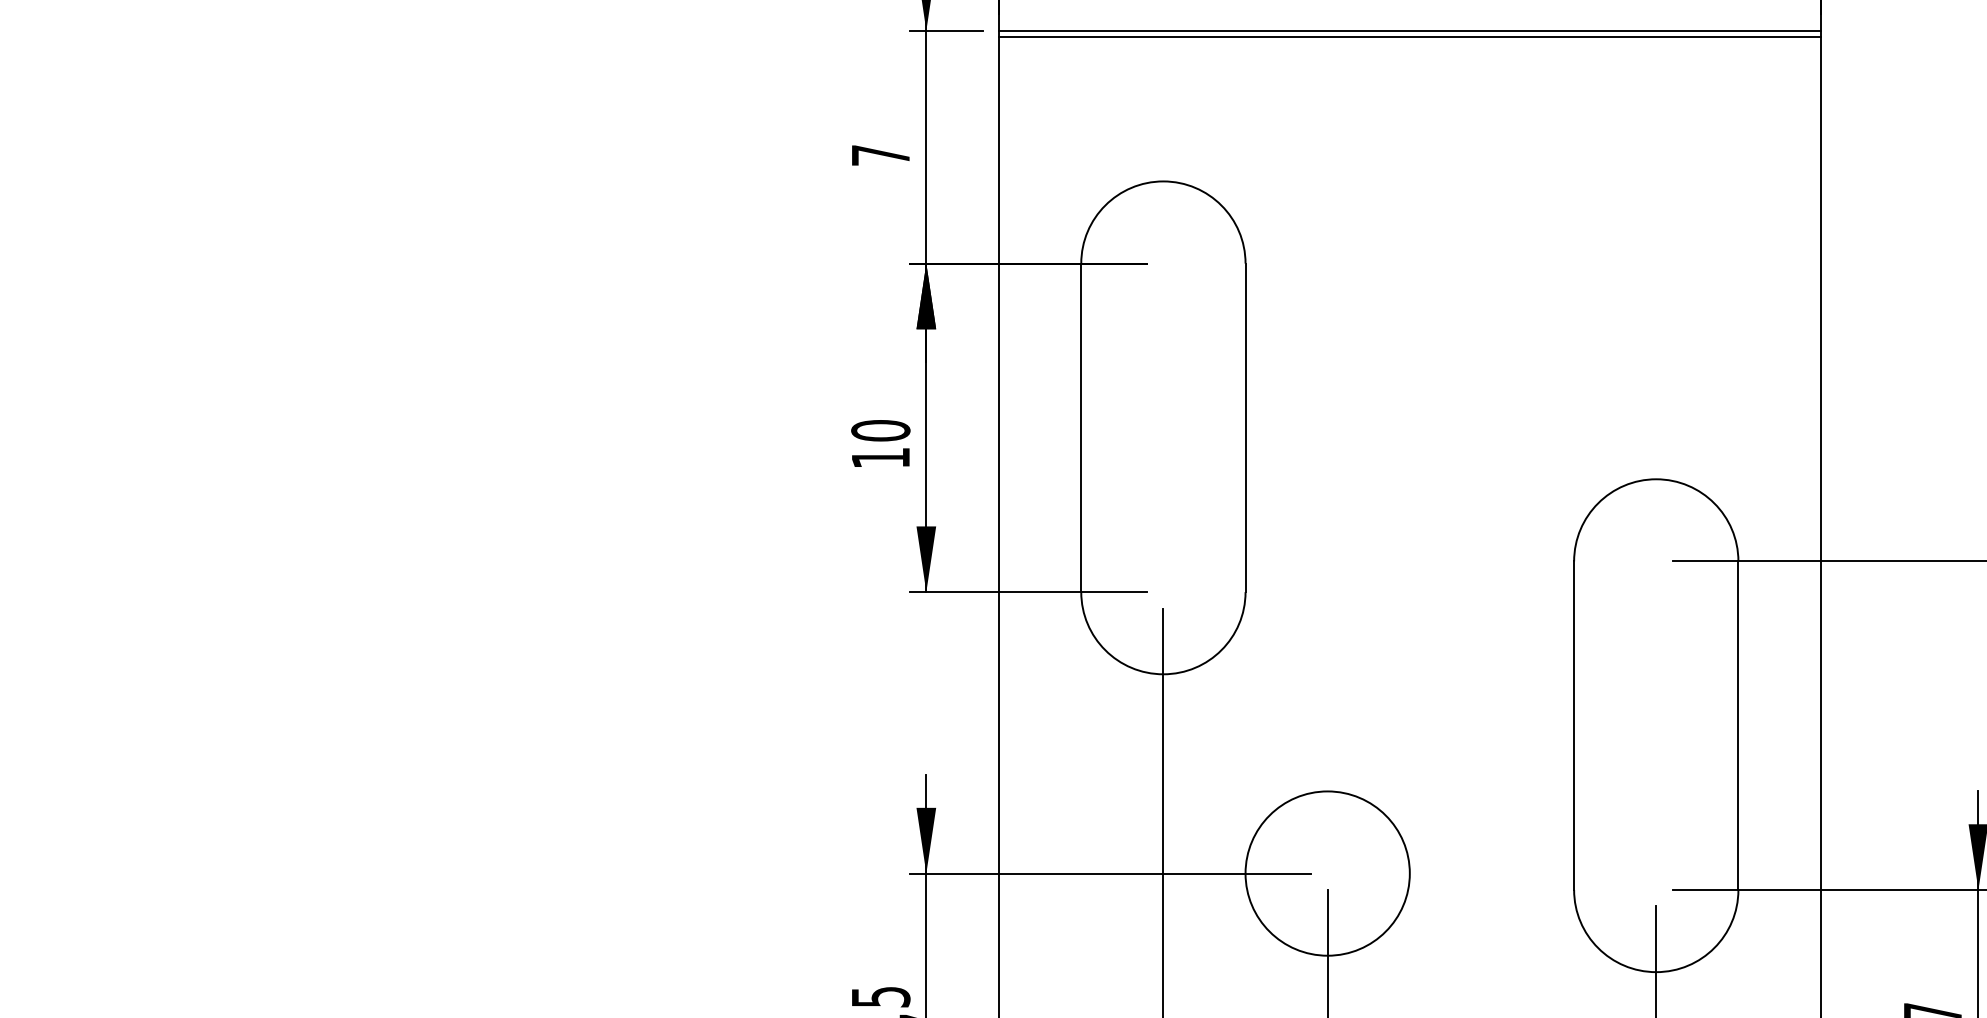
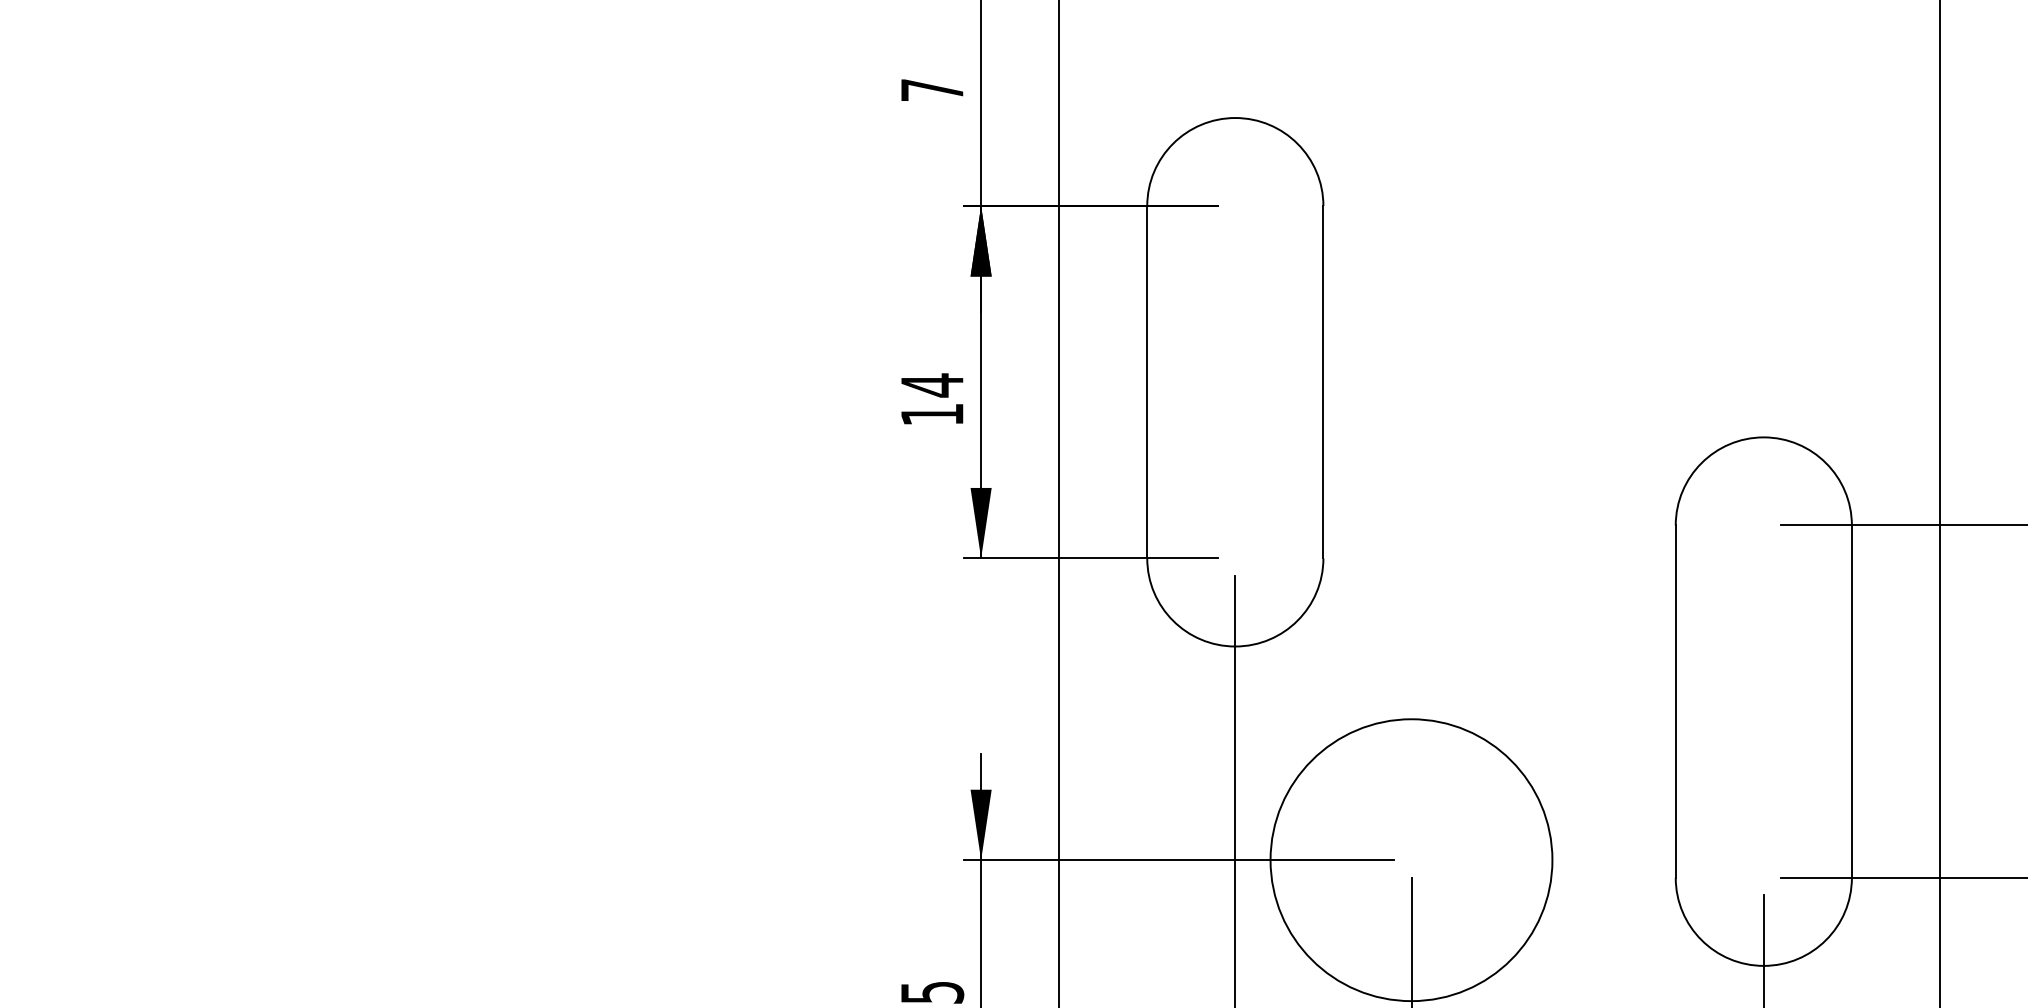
text: (880, 430) -> (931, 385), 10 -> 14
circle: (1327, 873) -> (1411, 860), size x1.6

